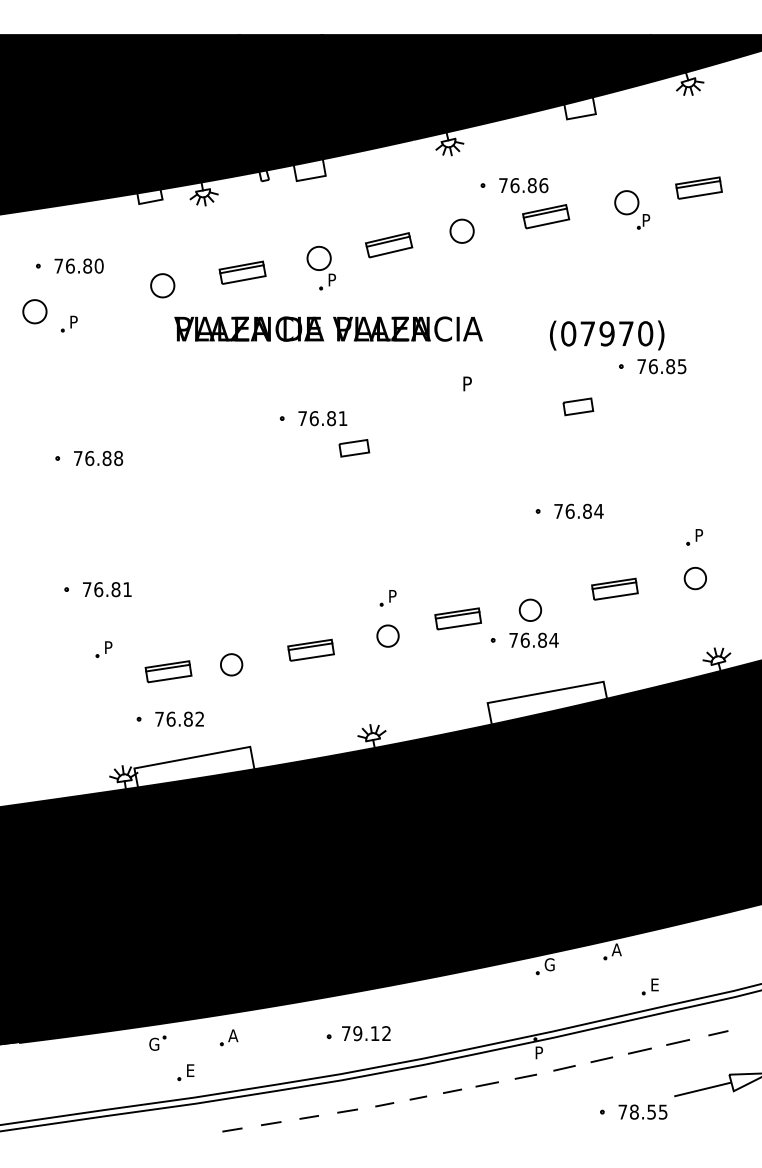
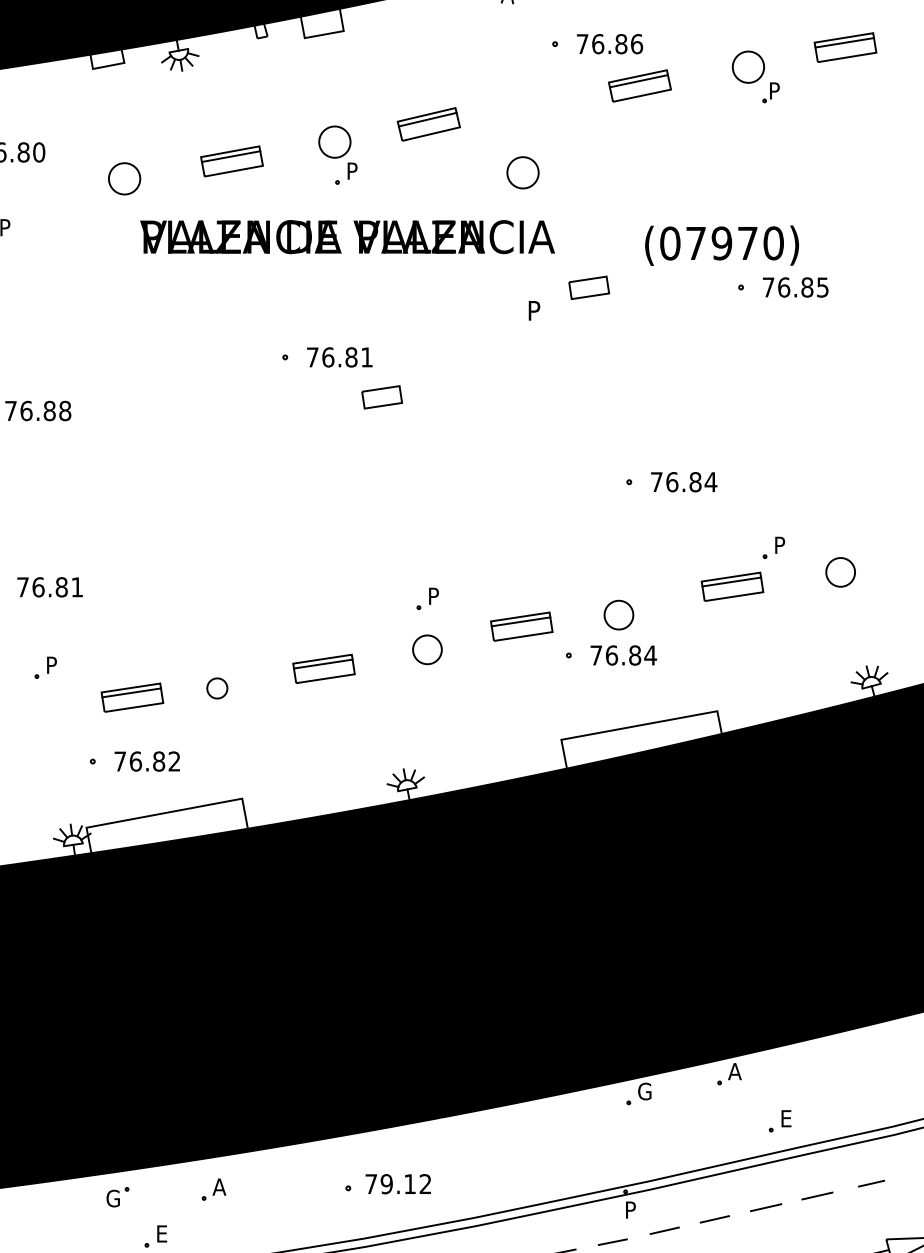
part: (461, 230) -> (522, 171), moved
part: (578, 406) -> (589, 287), moved
part: (694, 537) -> (773, 548), moved
part: (231, 664) -> (217, 687), size x0.7

